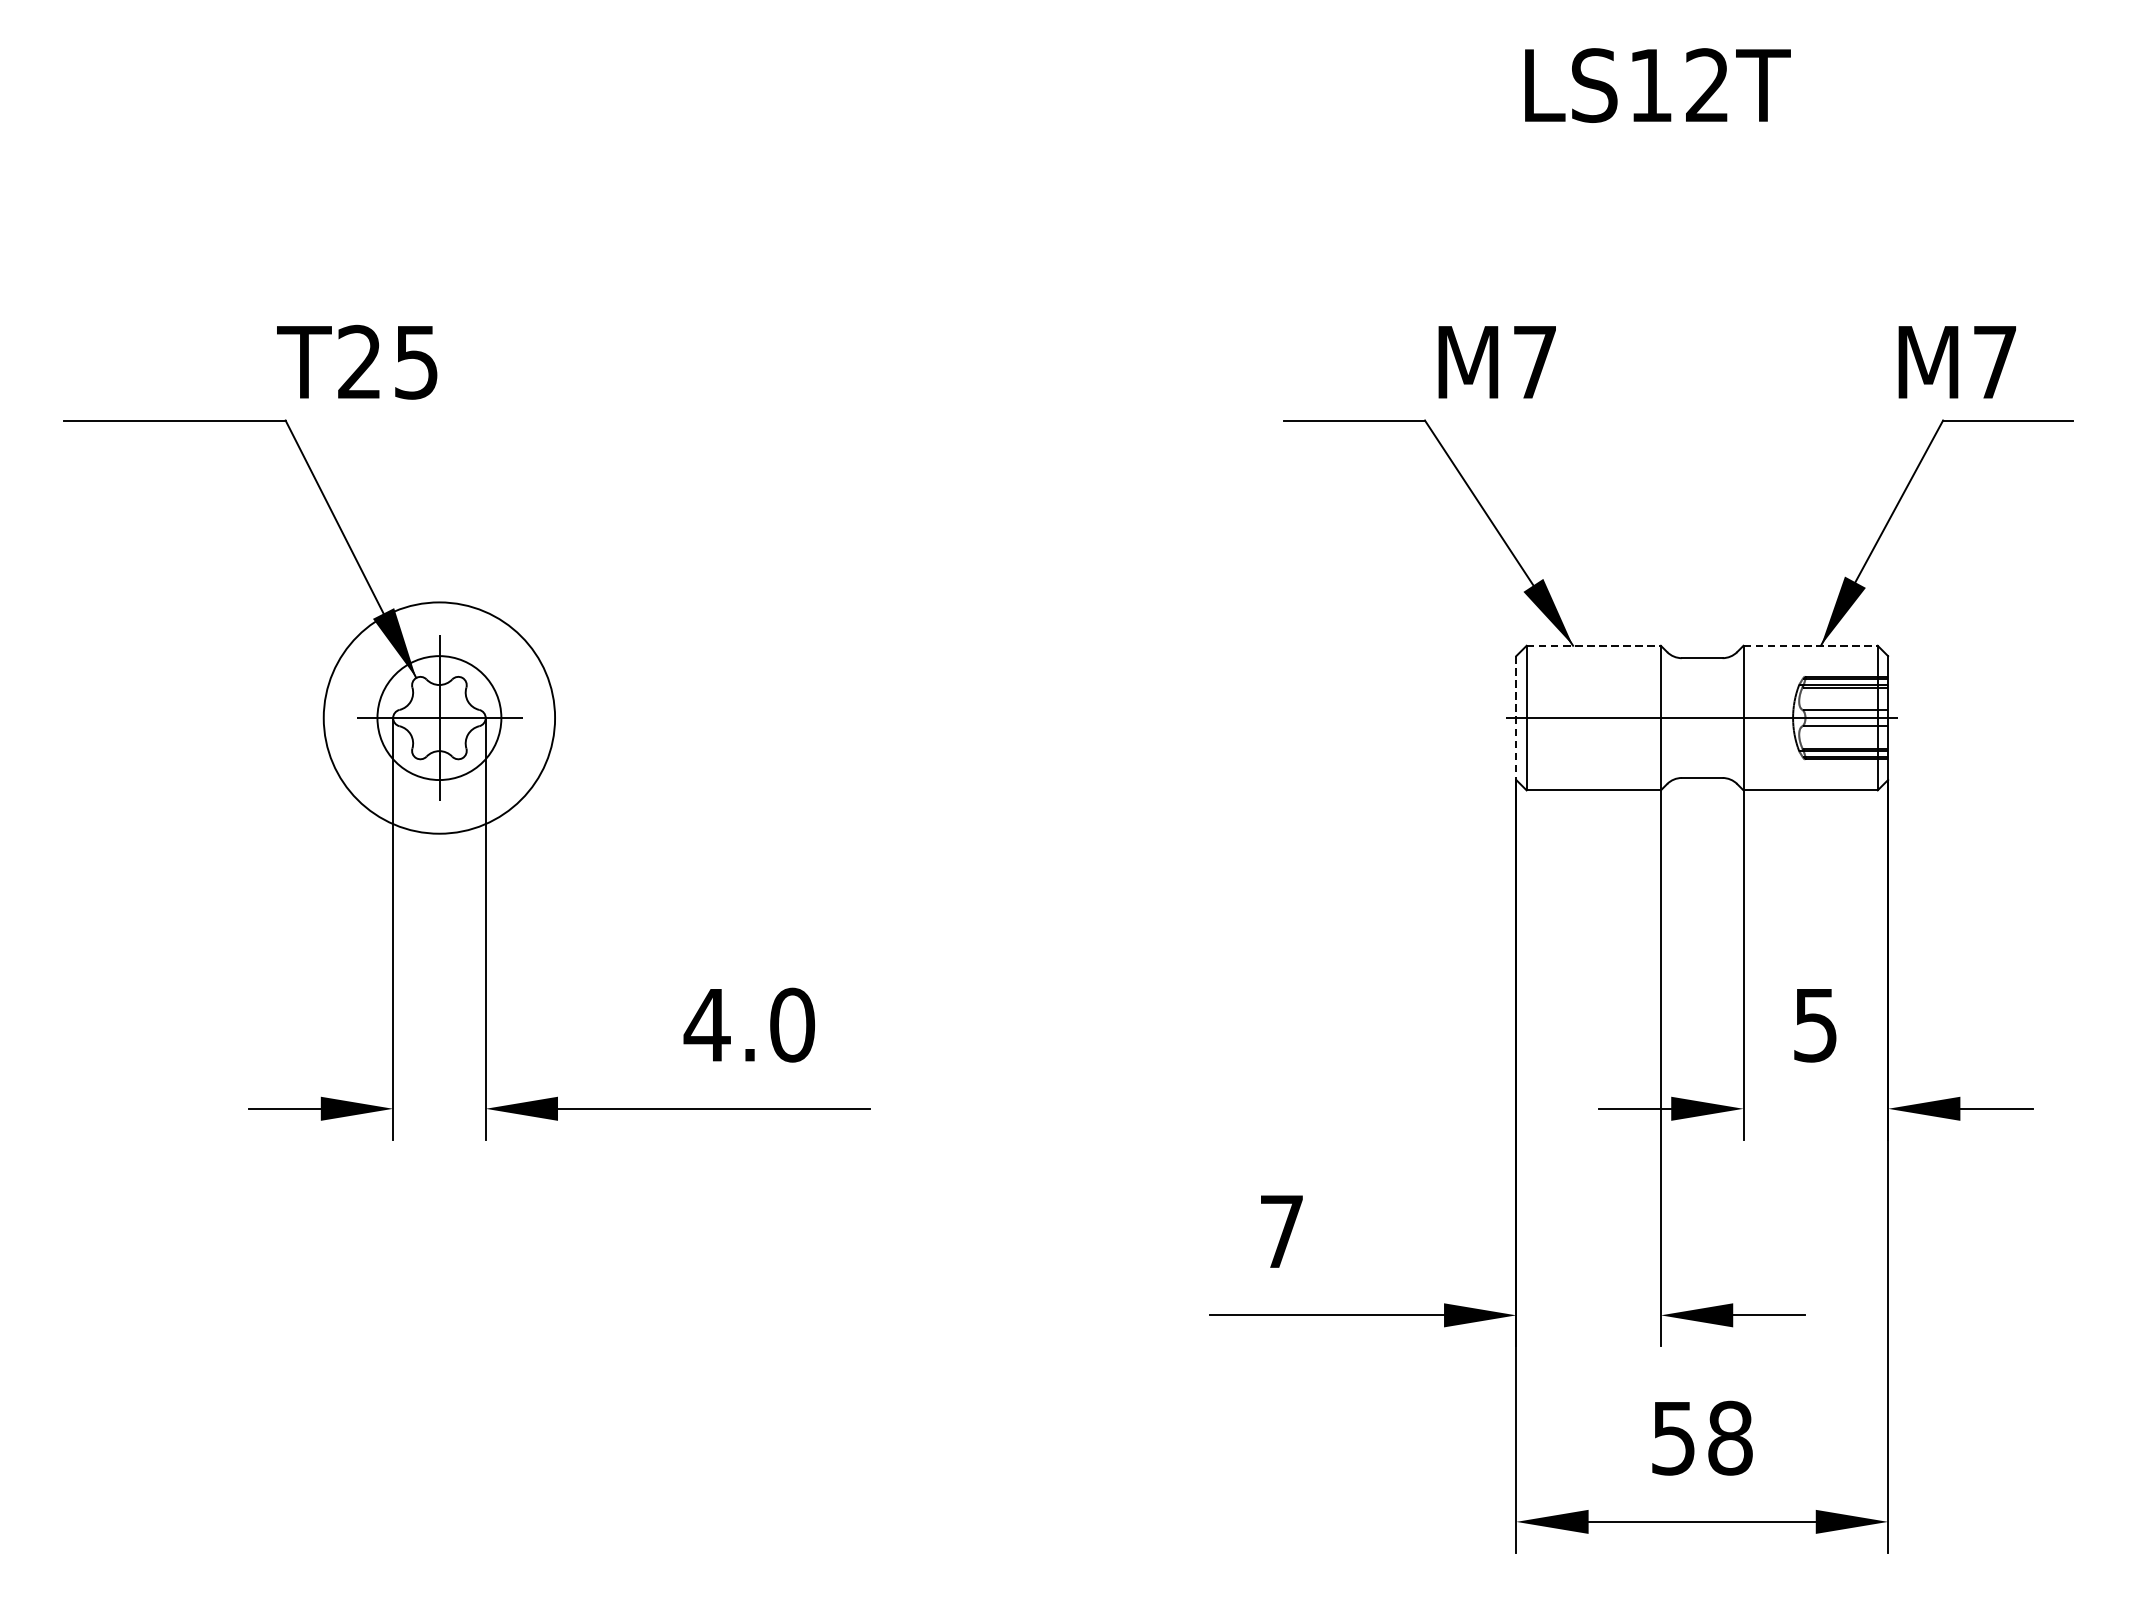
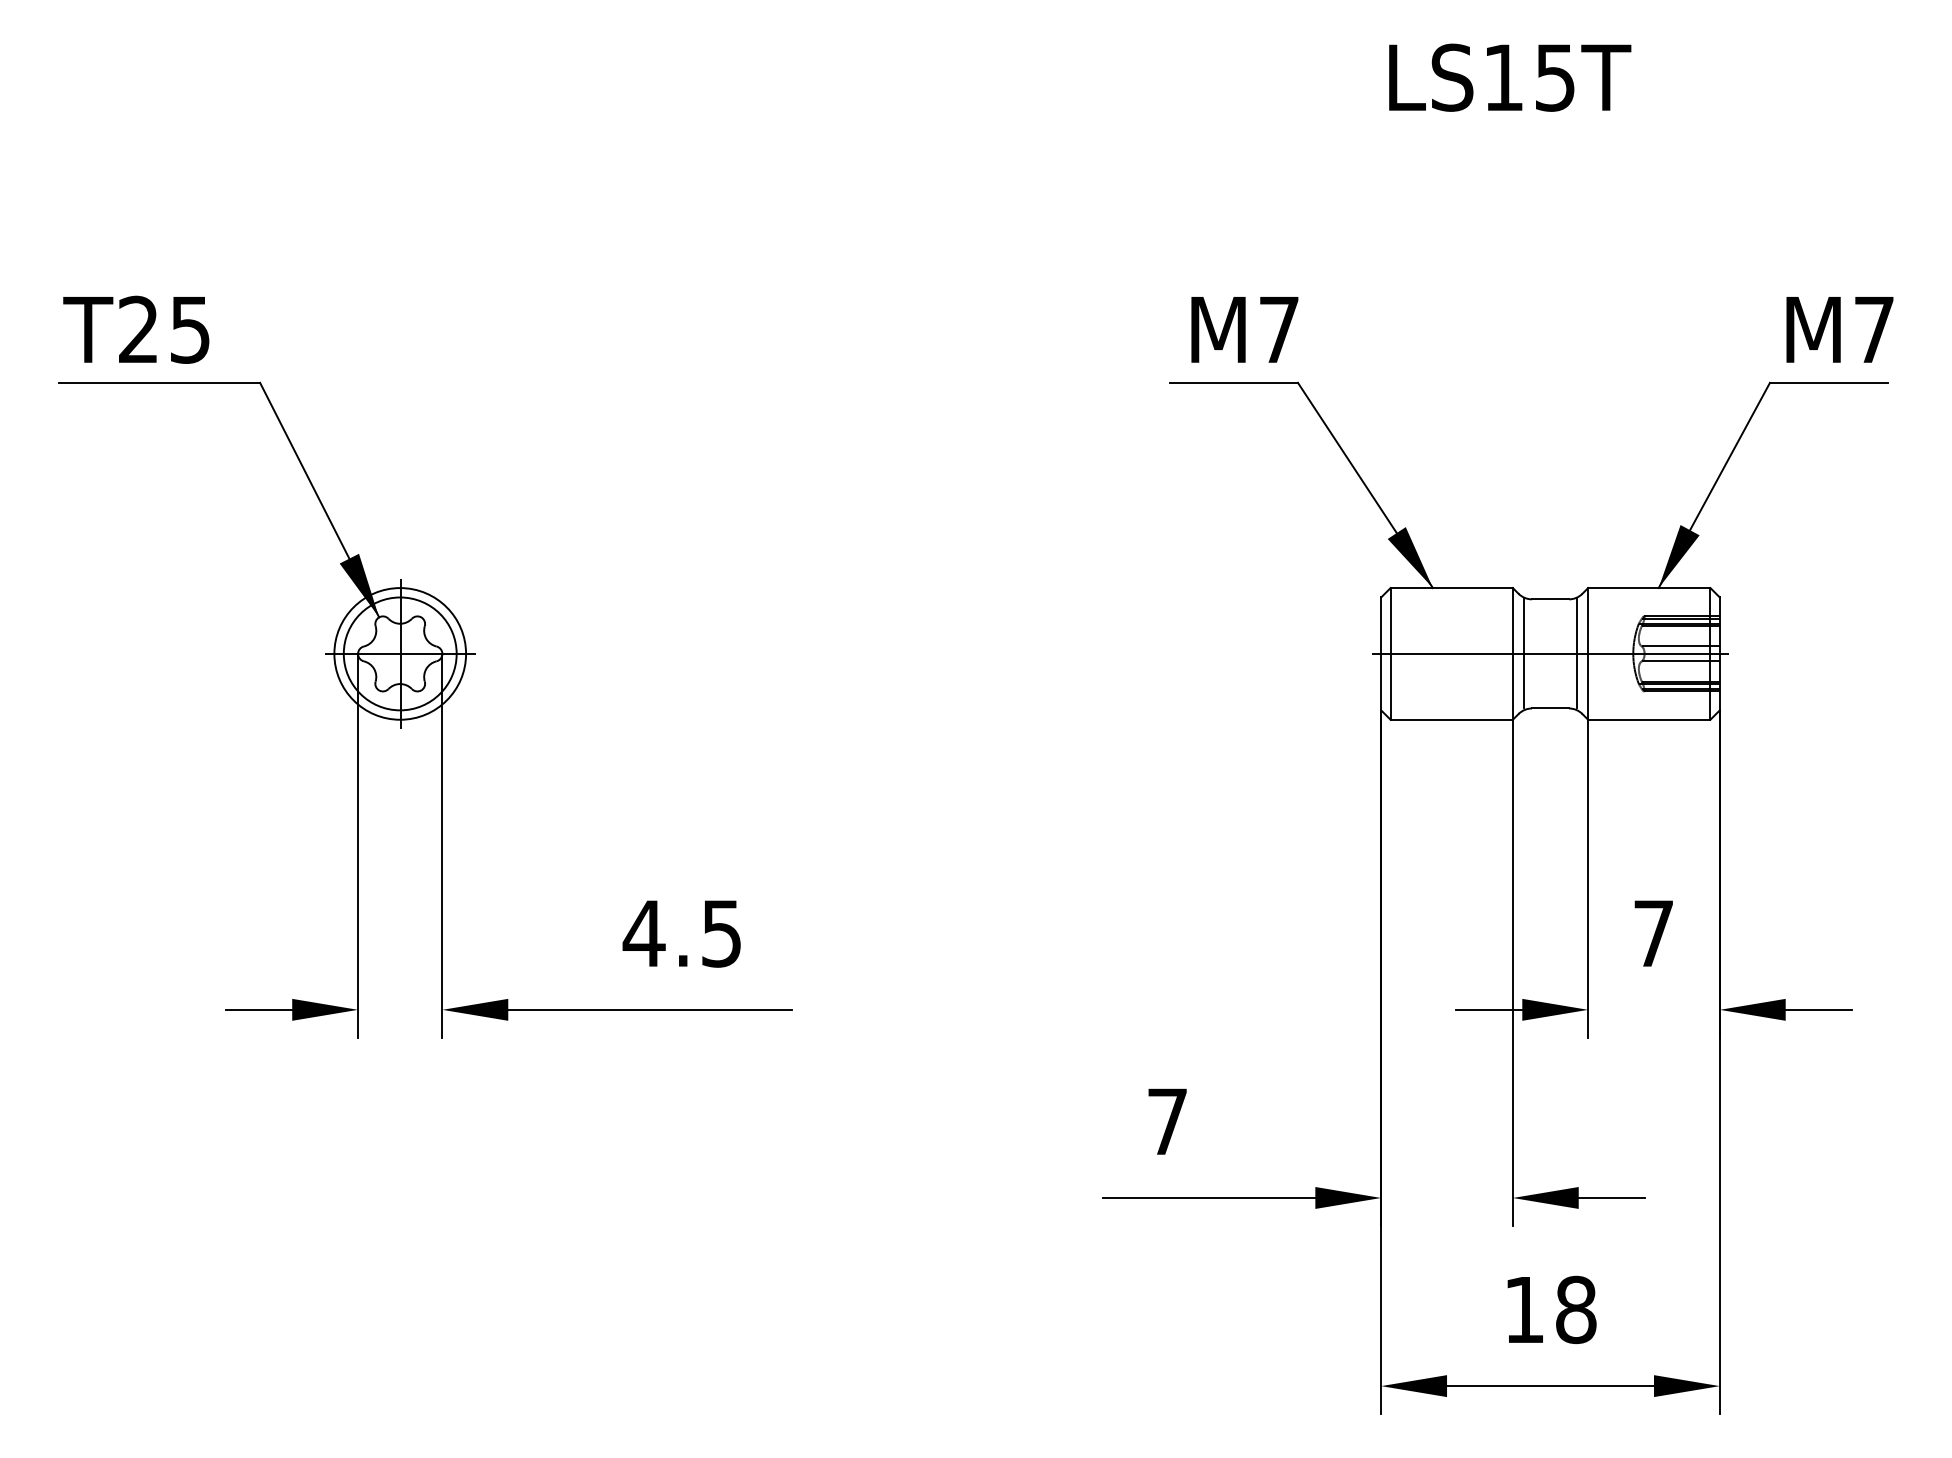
text: (1706, 85) -> (1554, 77), LS12T -> LS15T
text: (357, 361) -> (136, 329), moved
text: (1496, 361) -> (1244, 329), moved
text: (1956, 361) -> (1839, 329), moved
line: (1594, 646) -> (1452, 588), dashed -> solid
line: (1810, 646) -> (1649, 588), dashed -> solid
circle: (439, 717) -> (400, 653), size x0.62
line: (1673, 717) -> (1524, 653), added
line: (1730, 717) -> (1576, 653), added
line: (1516, 718) -> (1381, 654), dashed -> solid
text: (792, 1025) -> (721, 933), 4.0 -> 4.5
text: (1815, 1025) -> (1653, 933), 5 -> 7
text: (1673, 1438) -> (1524, 1310), 58 -> 18

